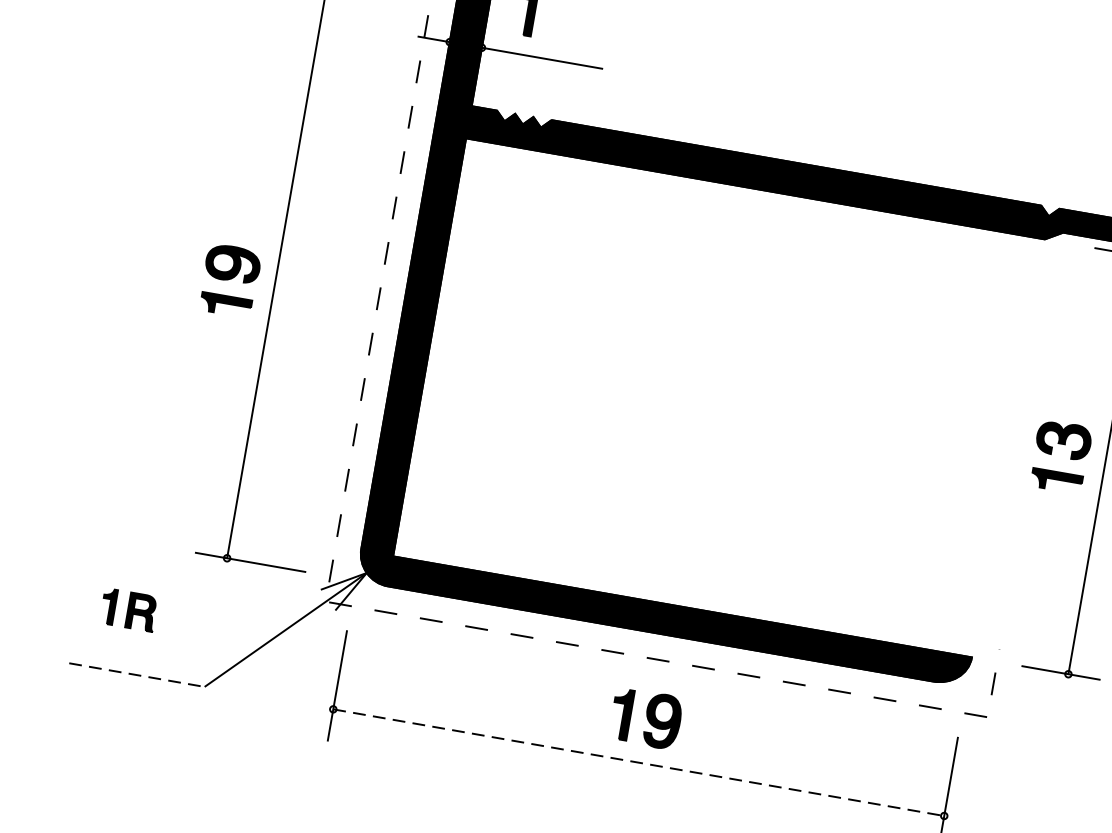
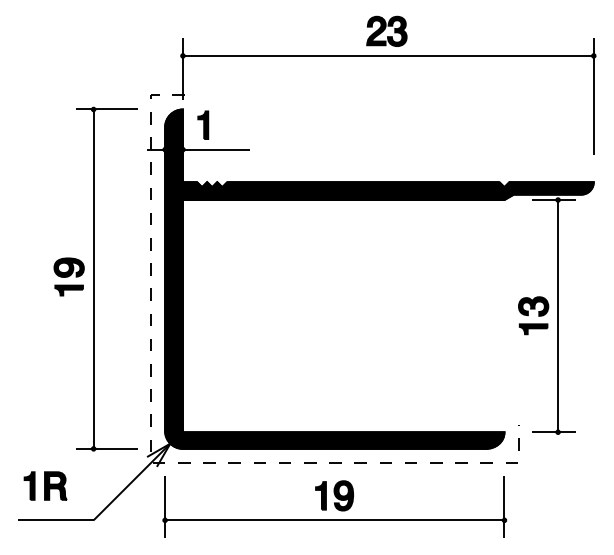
part: (229, 279) -> (68, 276), moved
part: (128, 609) -> (45, 485), size x1.43
line: (137, 675) -> (56, 520), dashed -> solid
line: (638, 762) -> (334, 520), dashed -> solid

